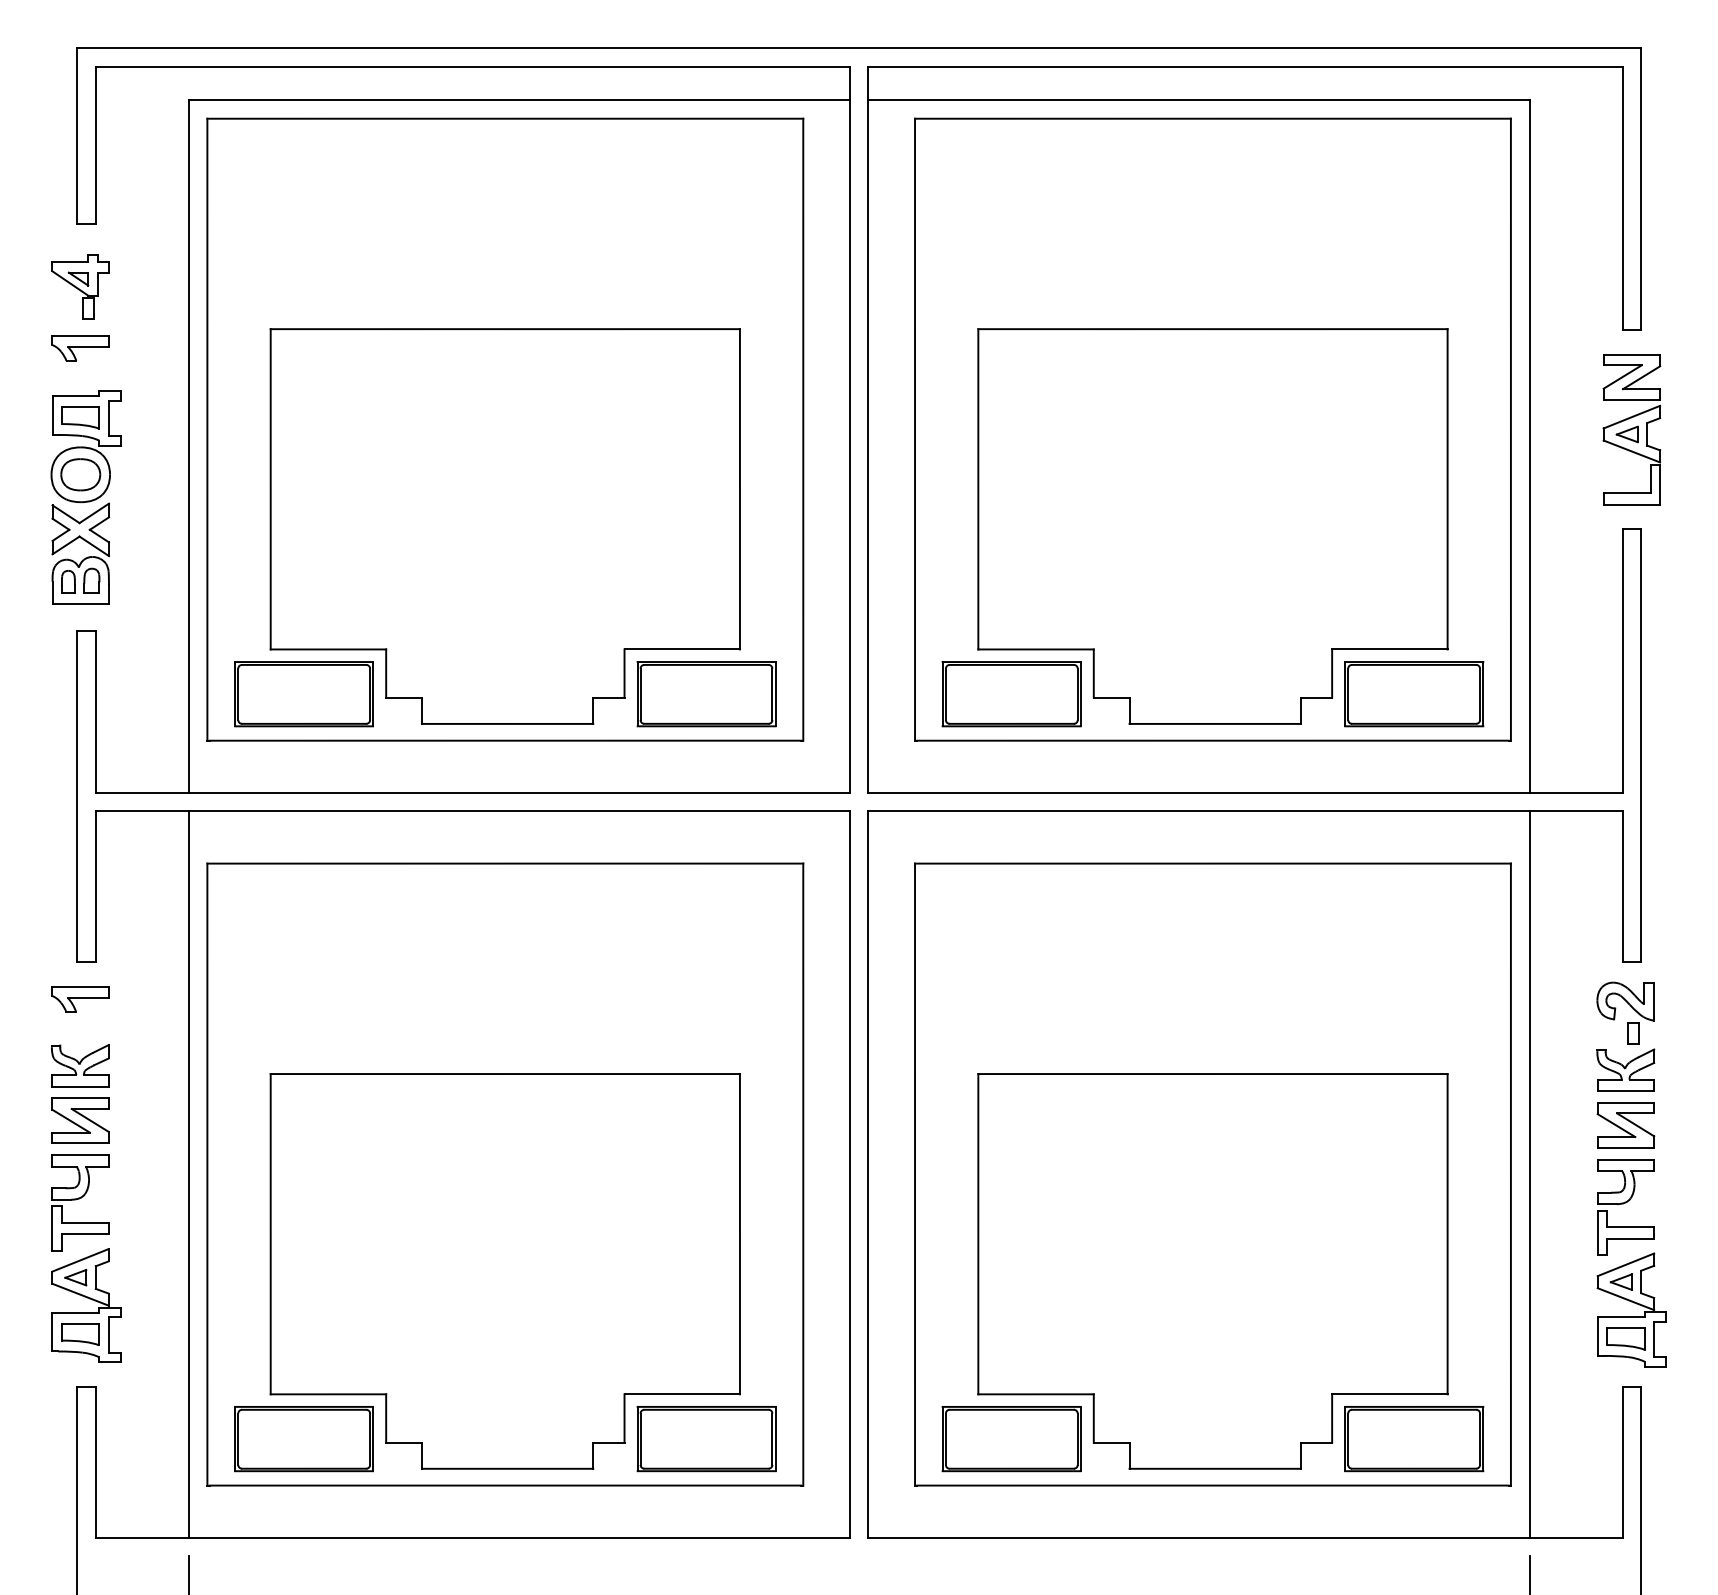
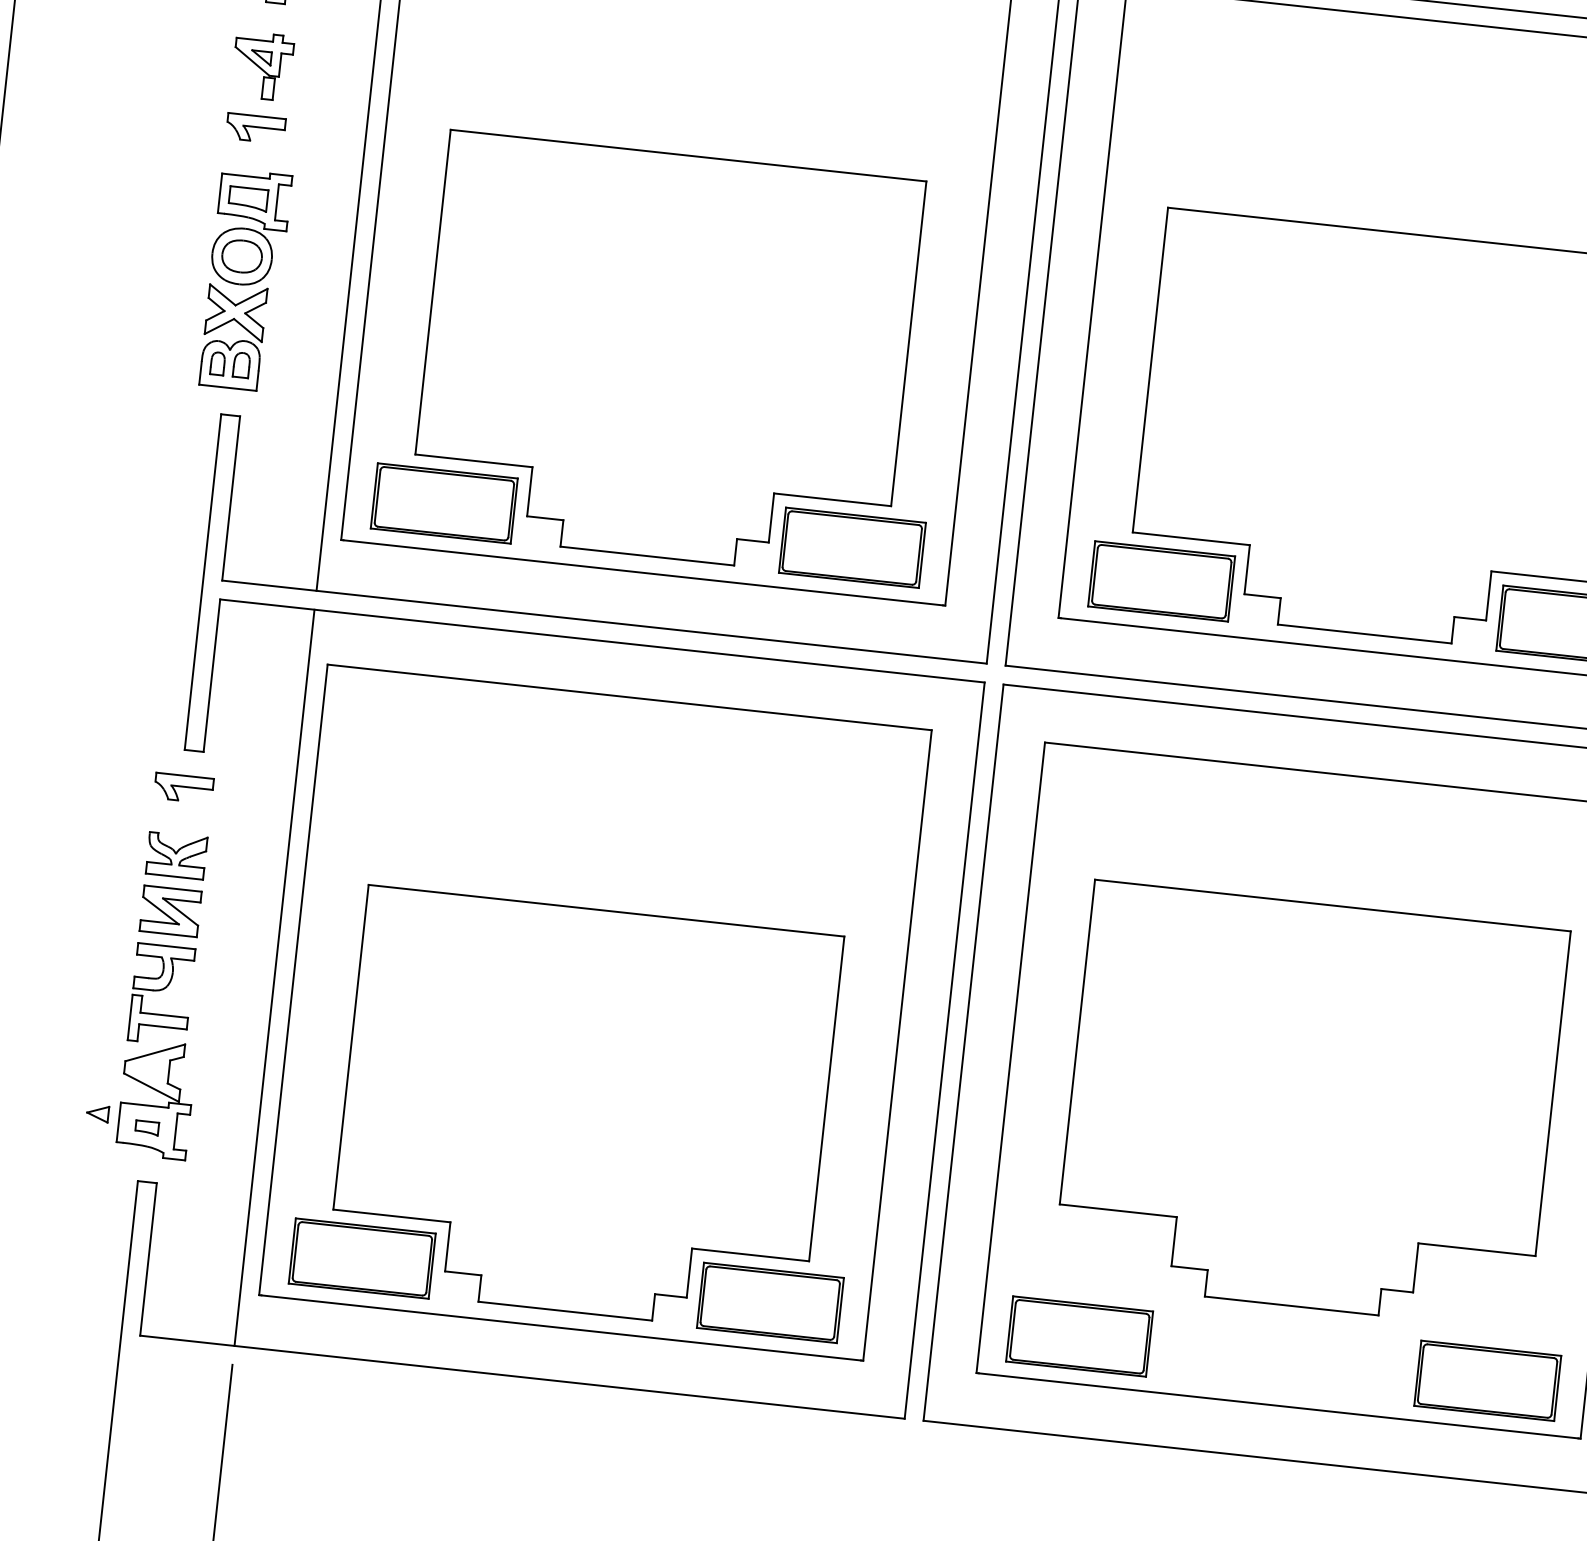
part: (1212, 1271) -> (1310, 1105), moved
part: (75, 1277) -> (97, 1113), moved
part: (80, 1334) -> (147, 1128), size x0.6

